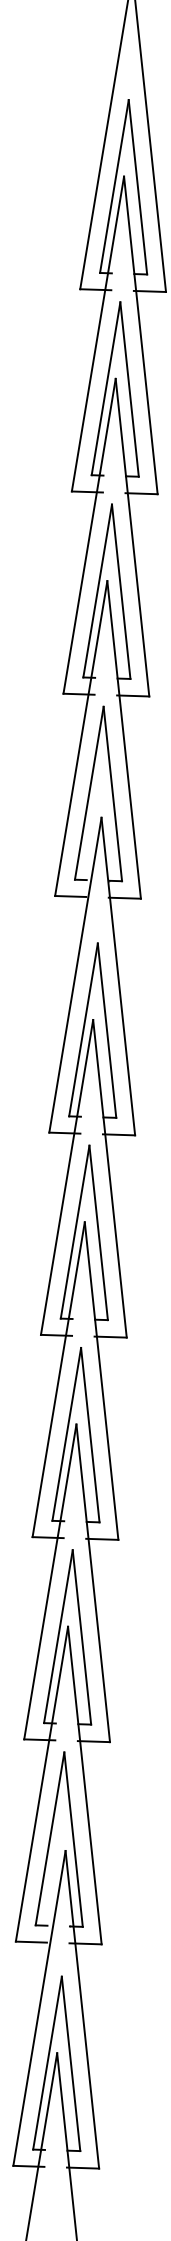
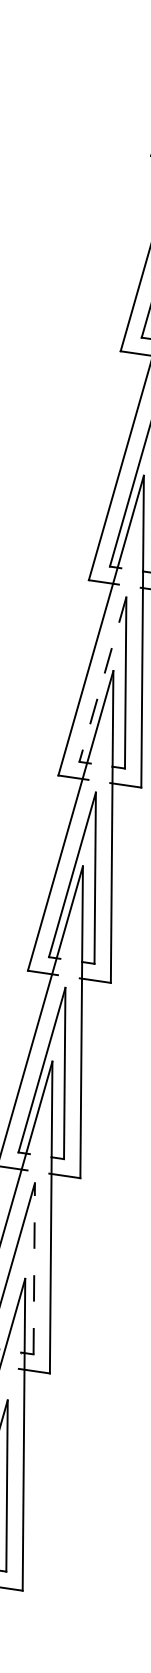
line: (75, 1232) -> (103, 679), solid -> dashed
line: (73, 1839) -> (34, 1268), solid -> dashed

